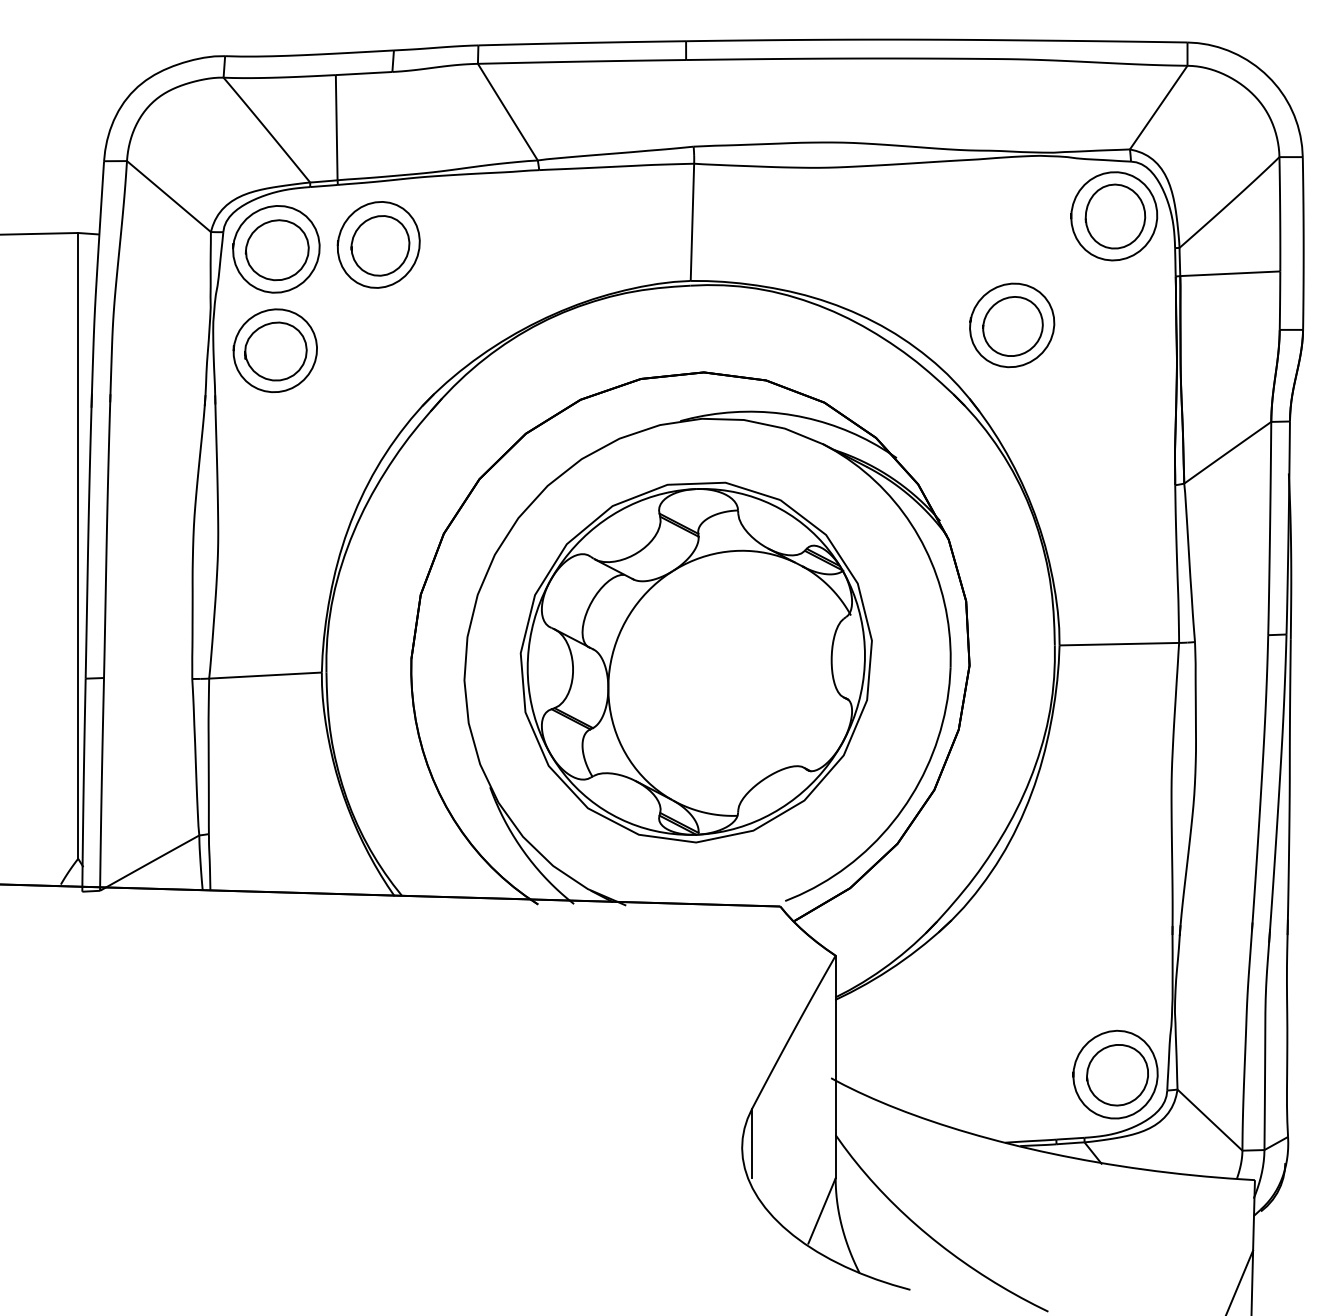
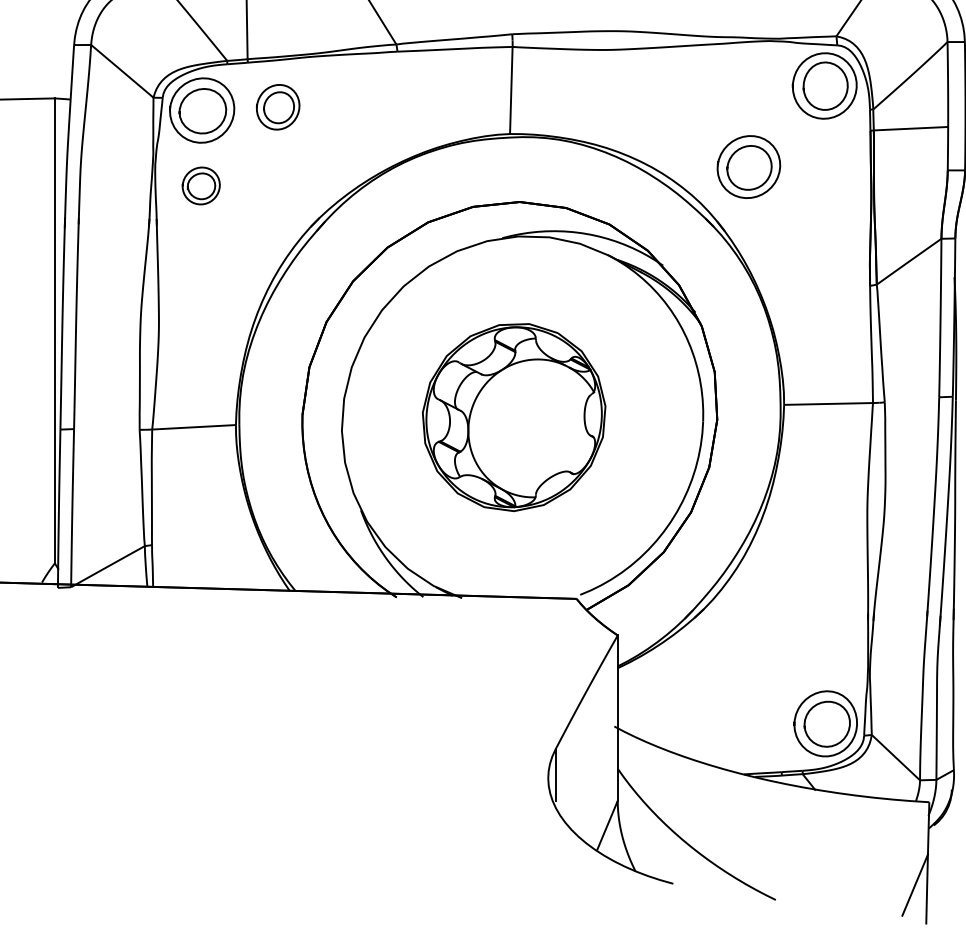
part: (378, 244) -> (278, 106), size x0.7
part: (274, 350) -> (200, 185), size x0.6
part: (695, 662) -> (513, 417), size x0.7

